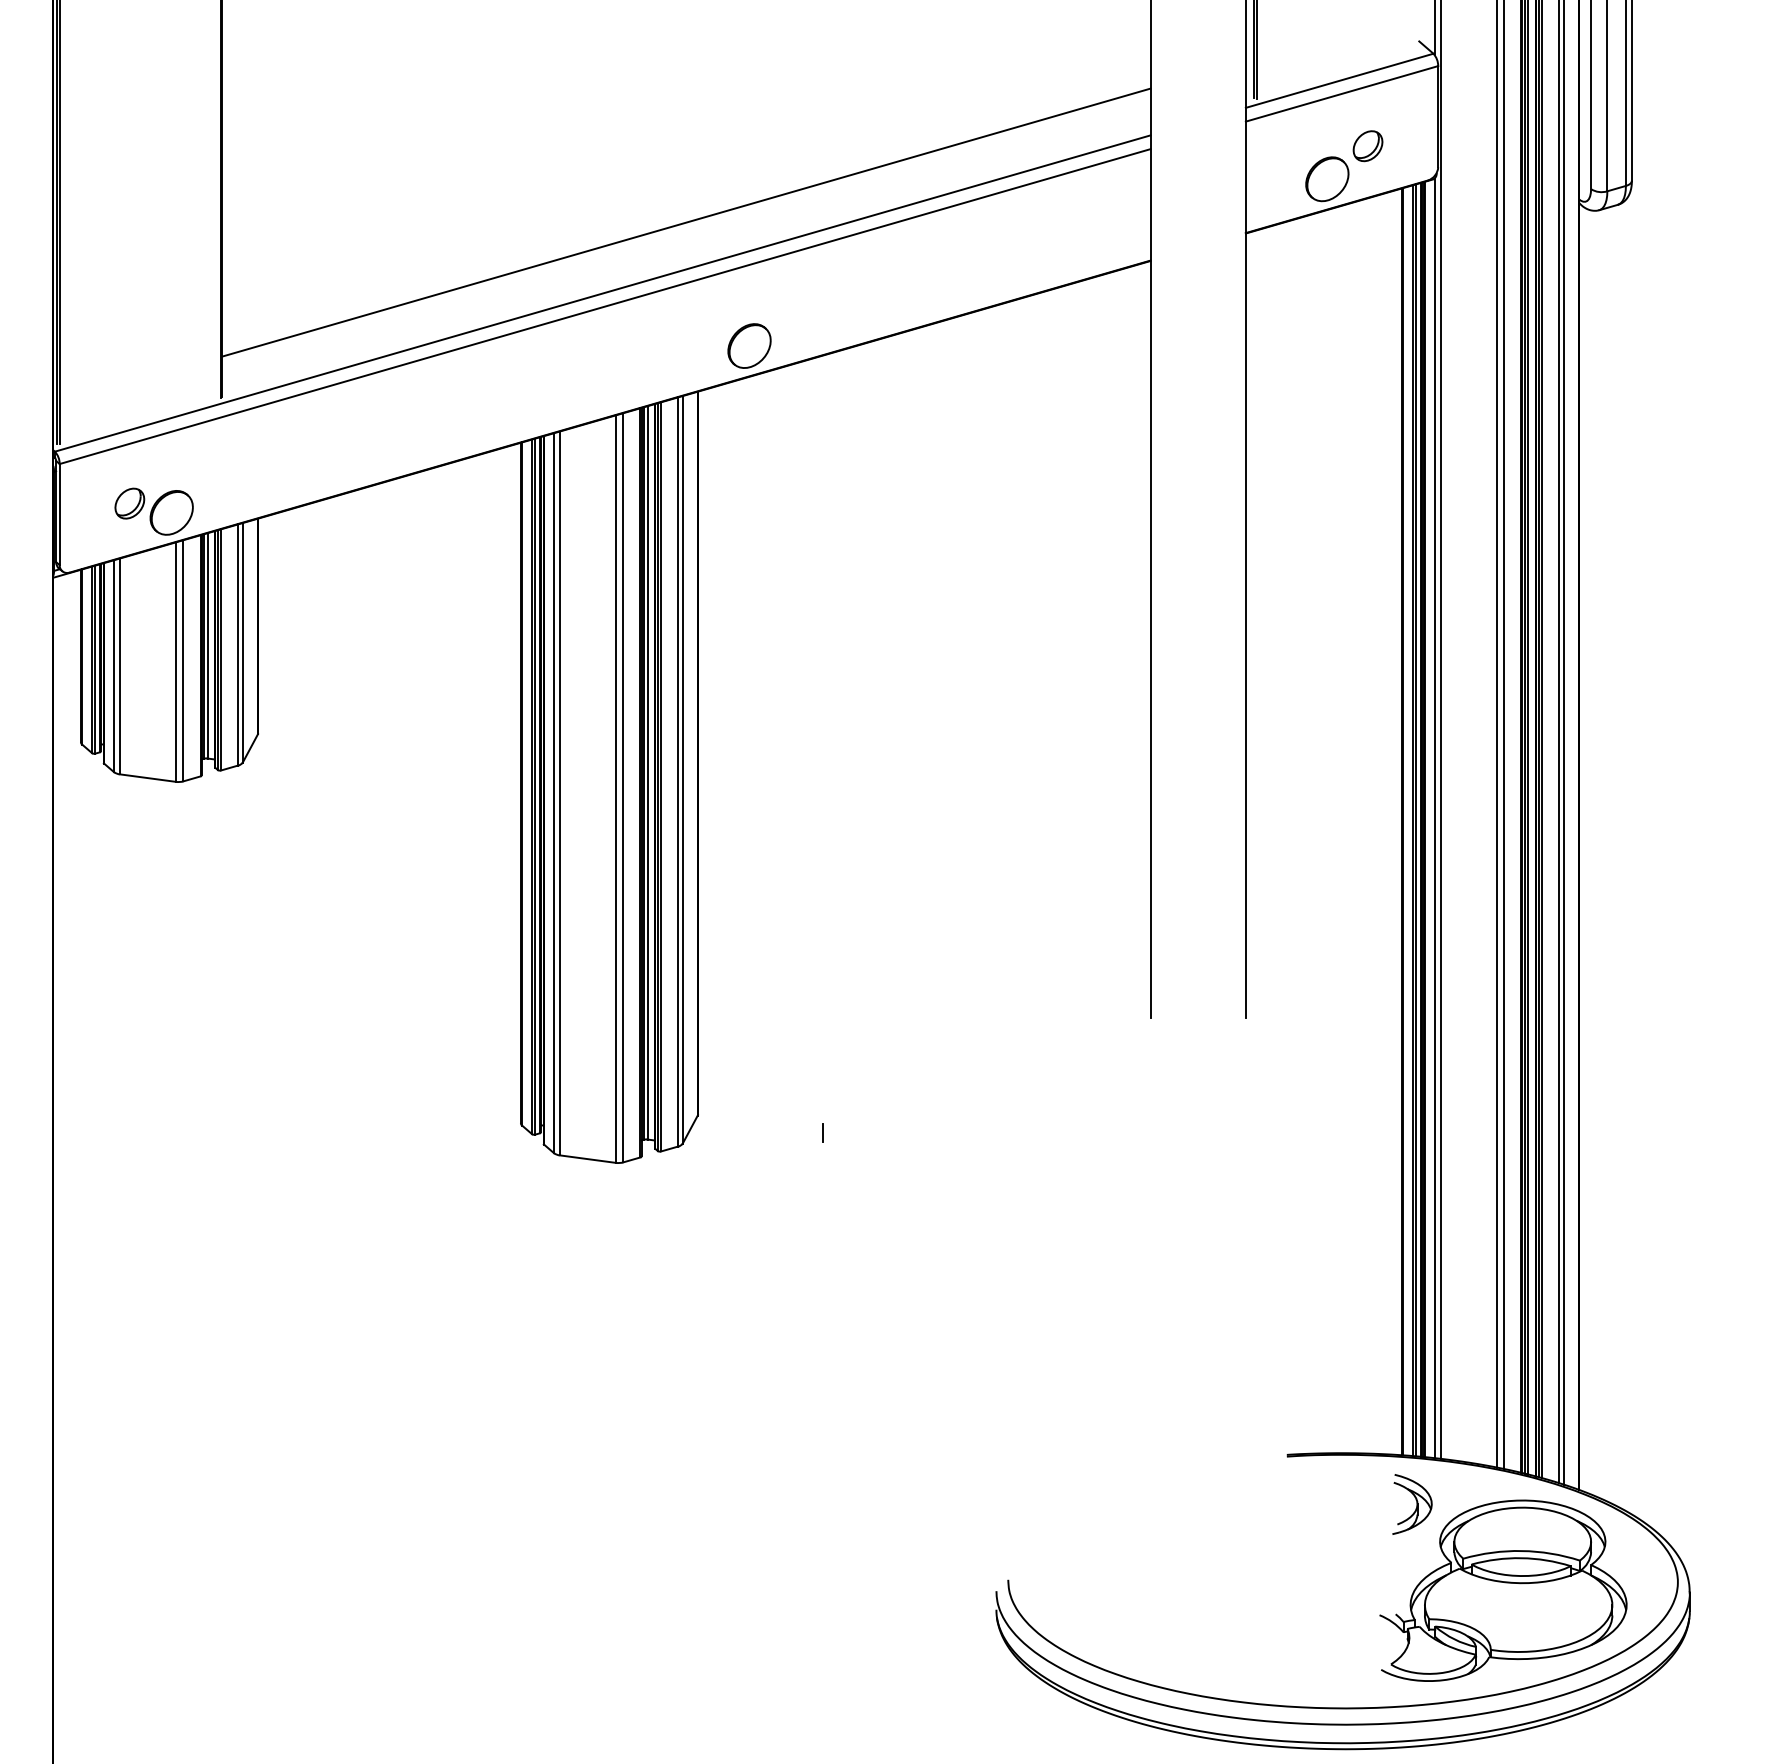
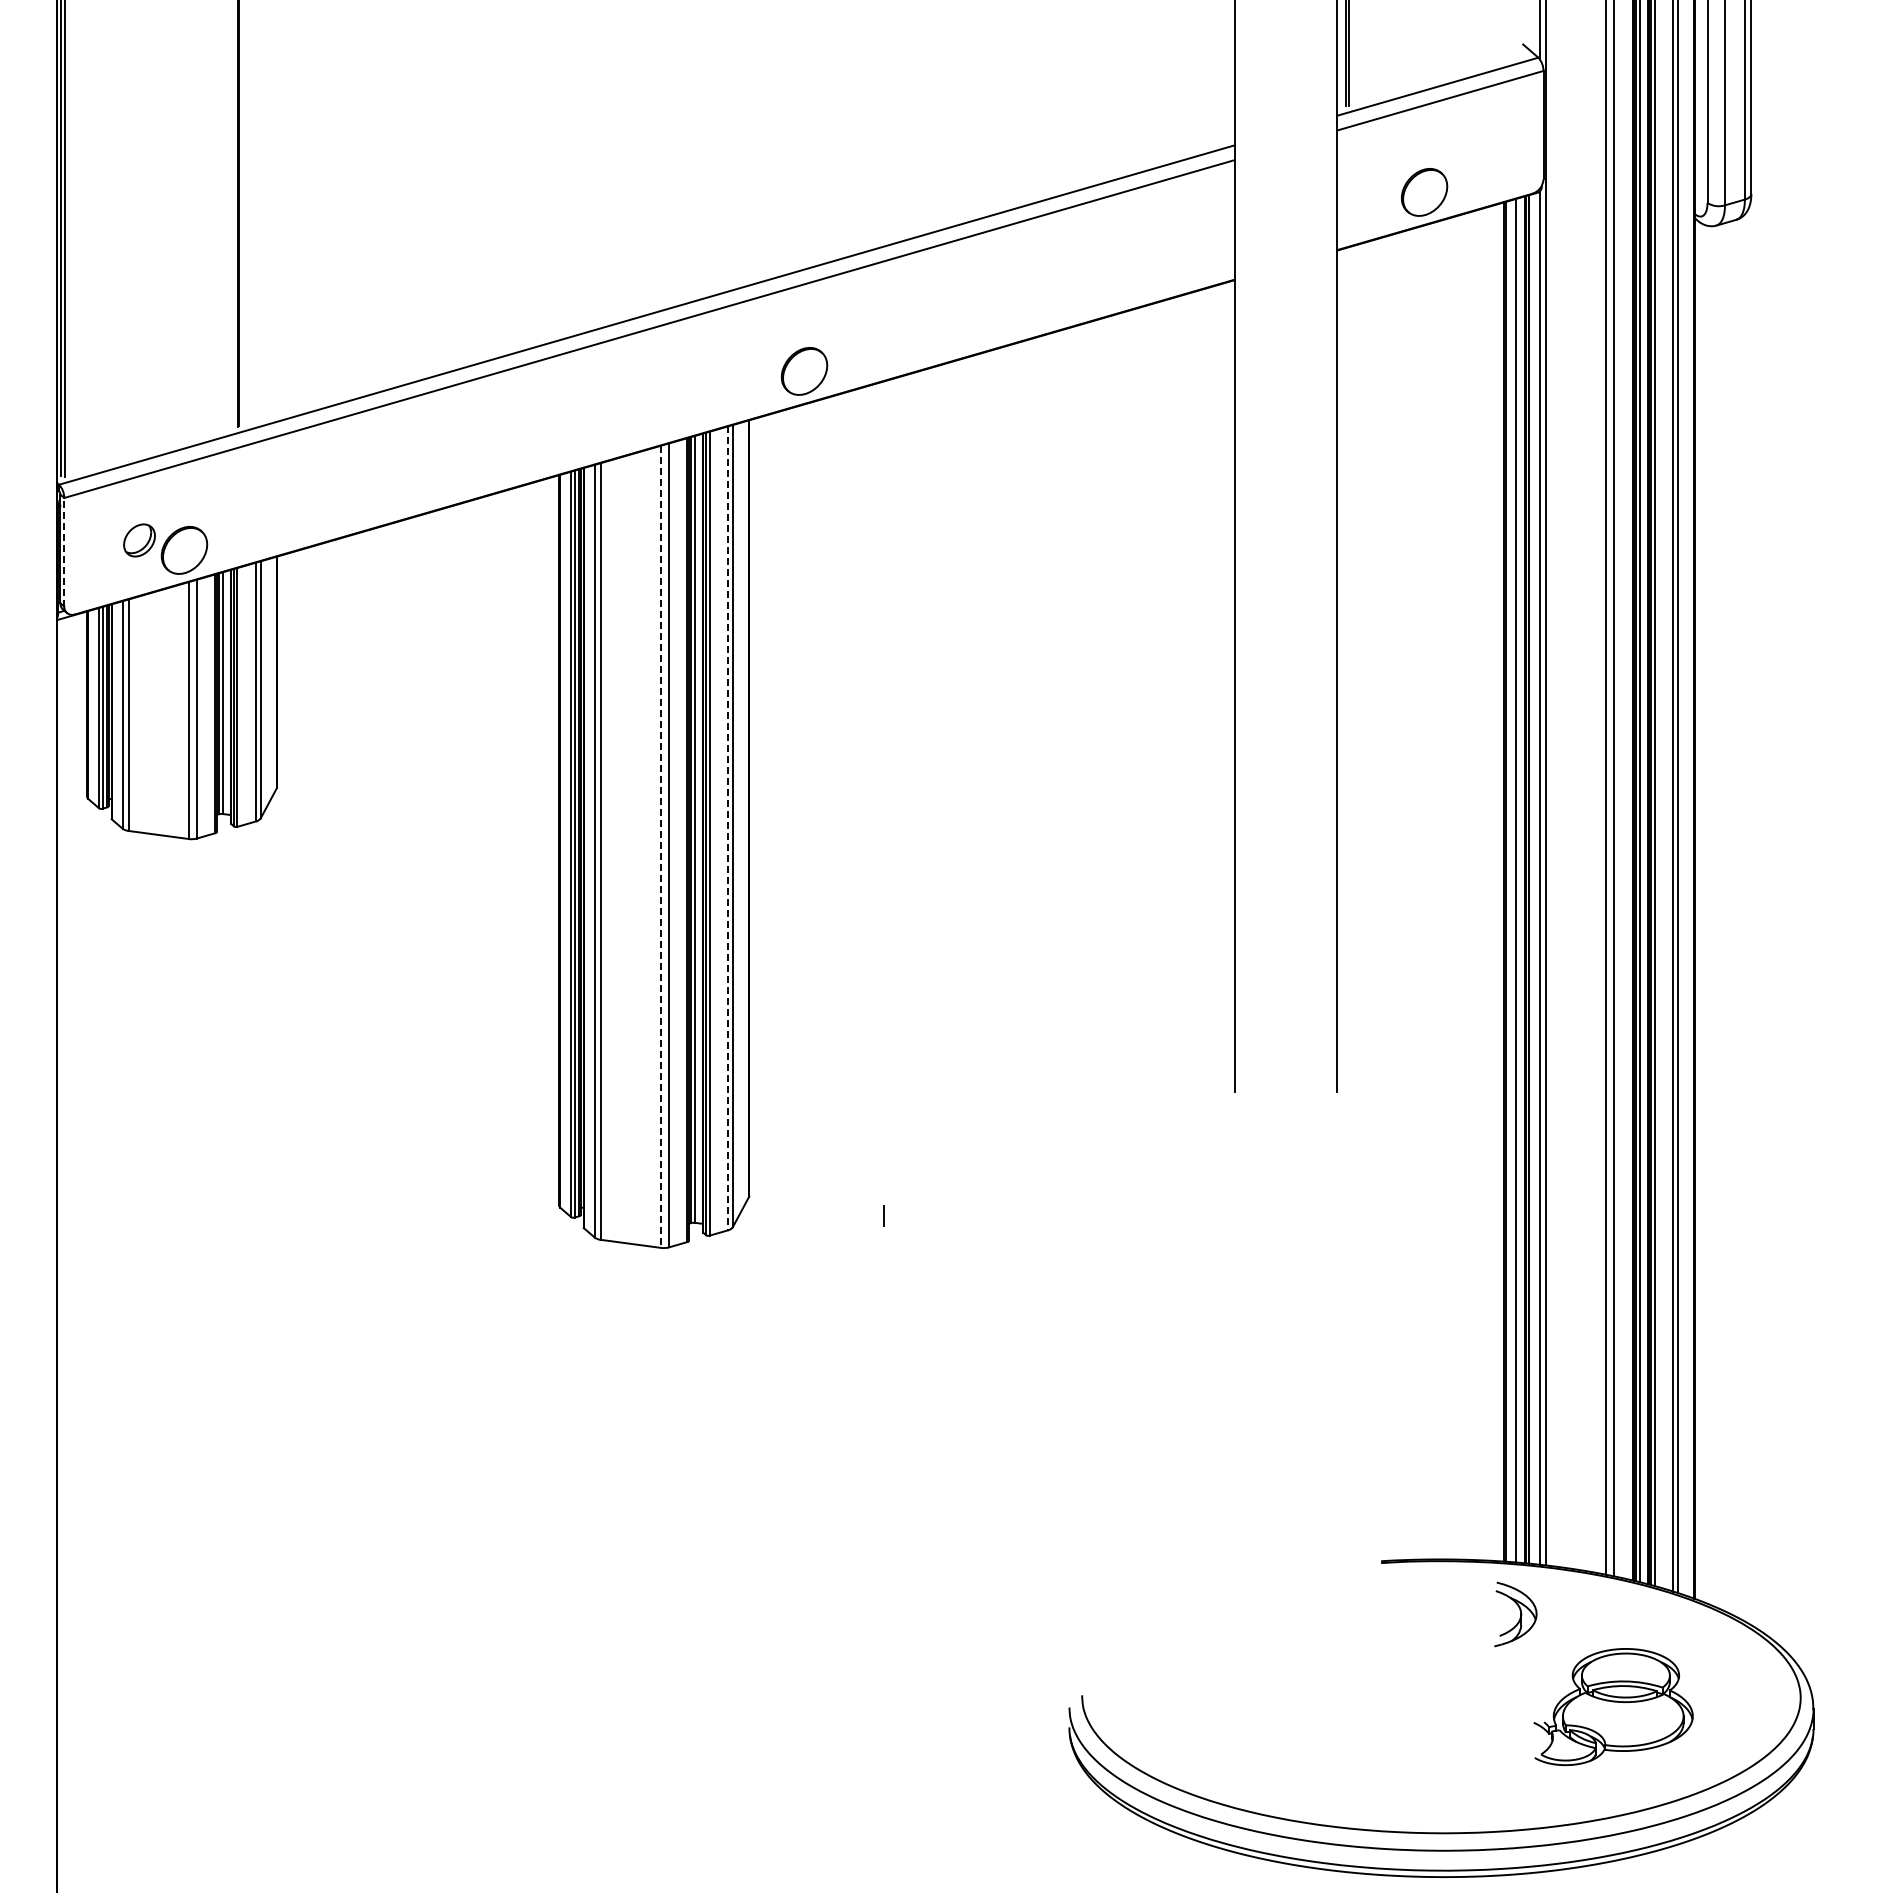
part: (1367, 145) -> (1467, 156), removed
line: (686, 222) -> (736, 238), removed
line: (59, 513) -> (64, 551), solid -> dashed
line: (678, 772) -> (728, 828), solid -> dashed
line: (616, 789) -> (661, 847), solid -> dashed
line: (1415, 819) -> (1519, 879), removed
part: (1503, 1590) -> (1613, 1706), size x0.6

